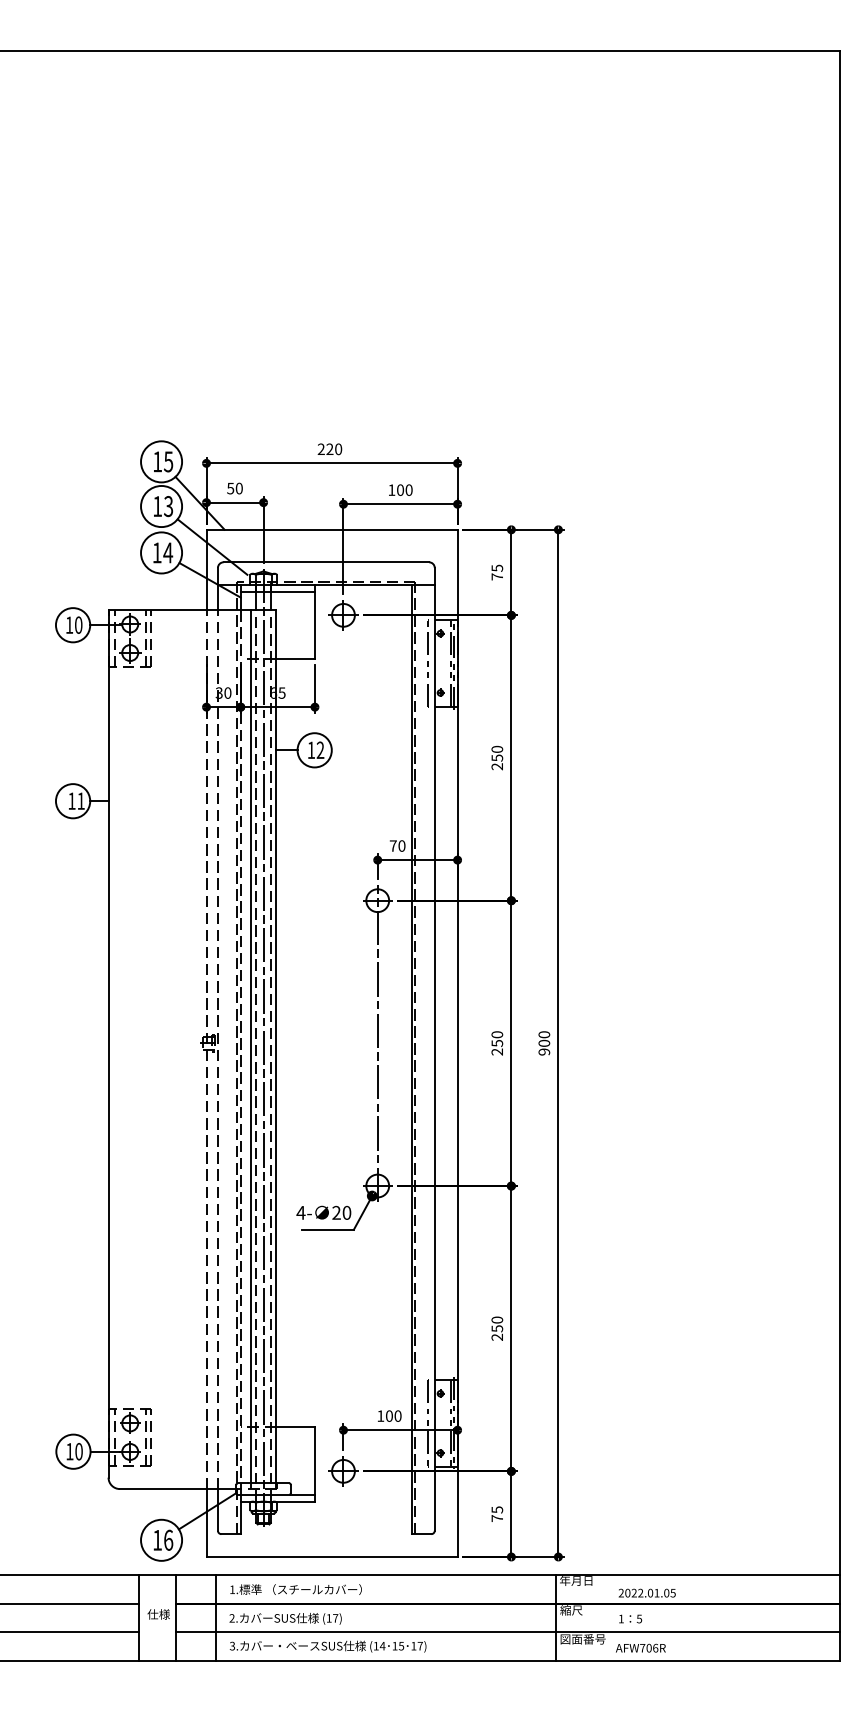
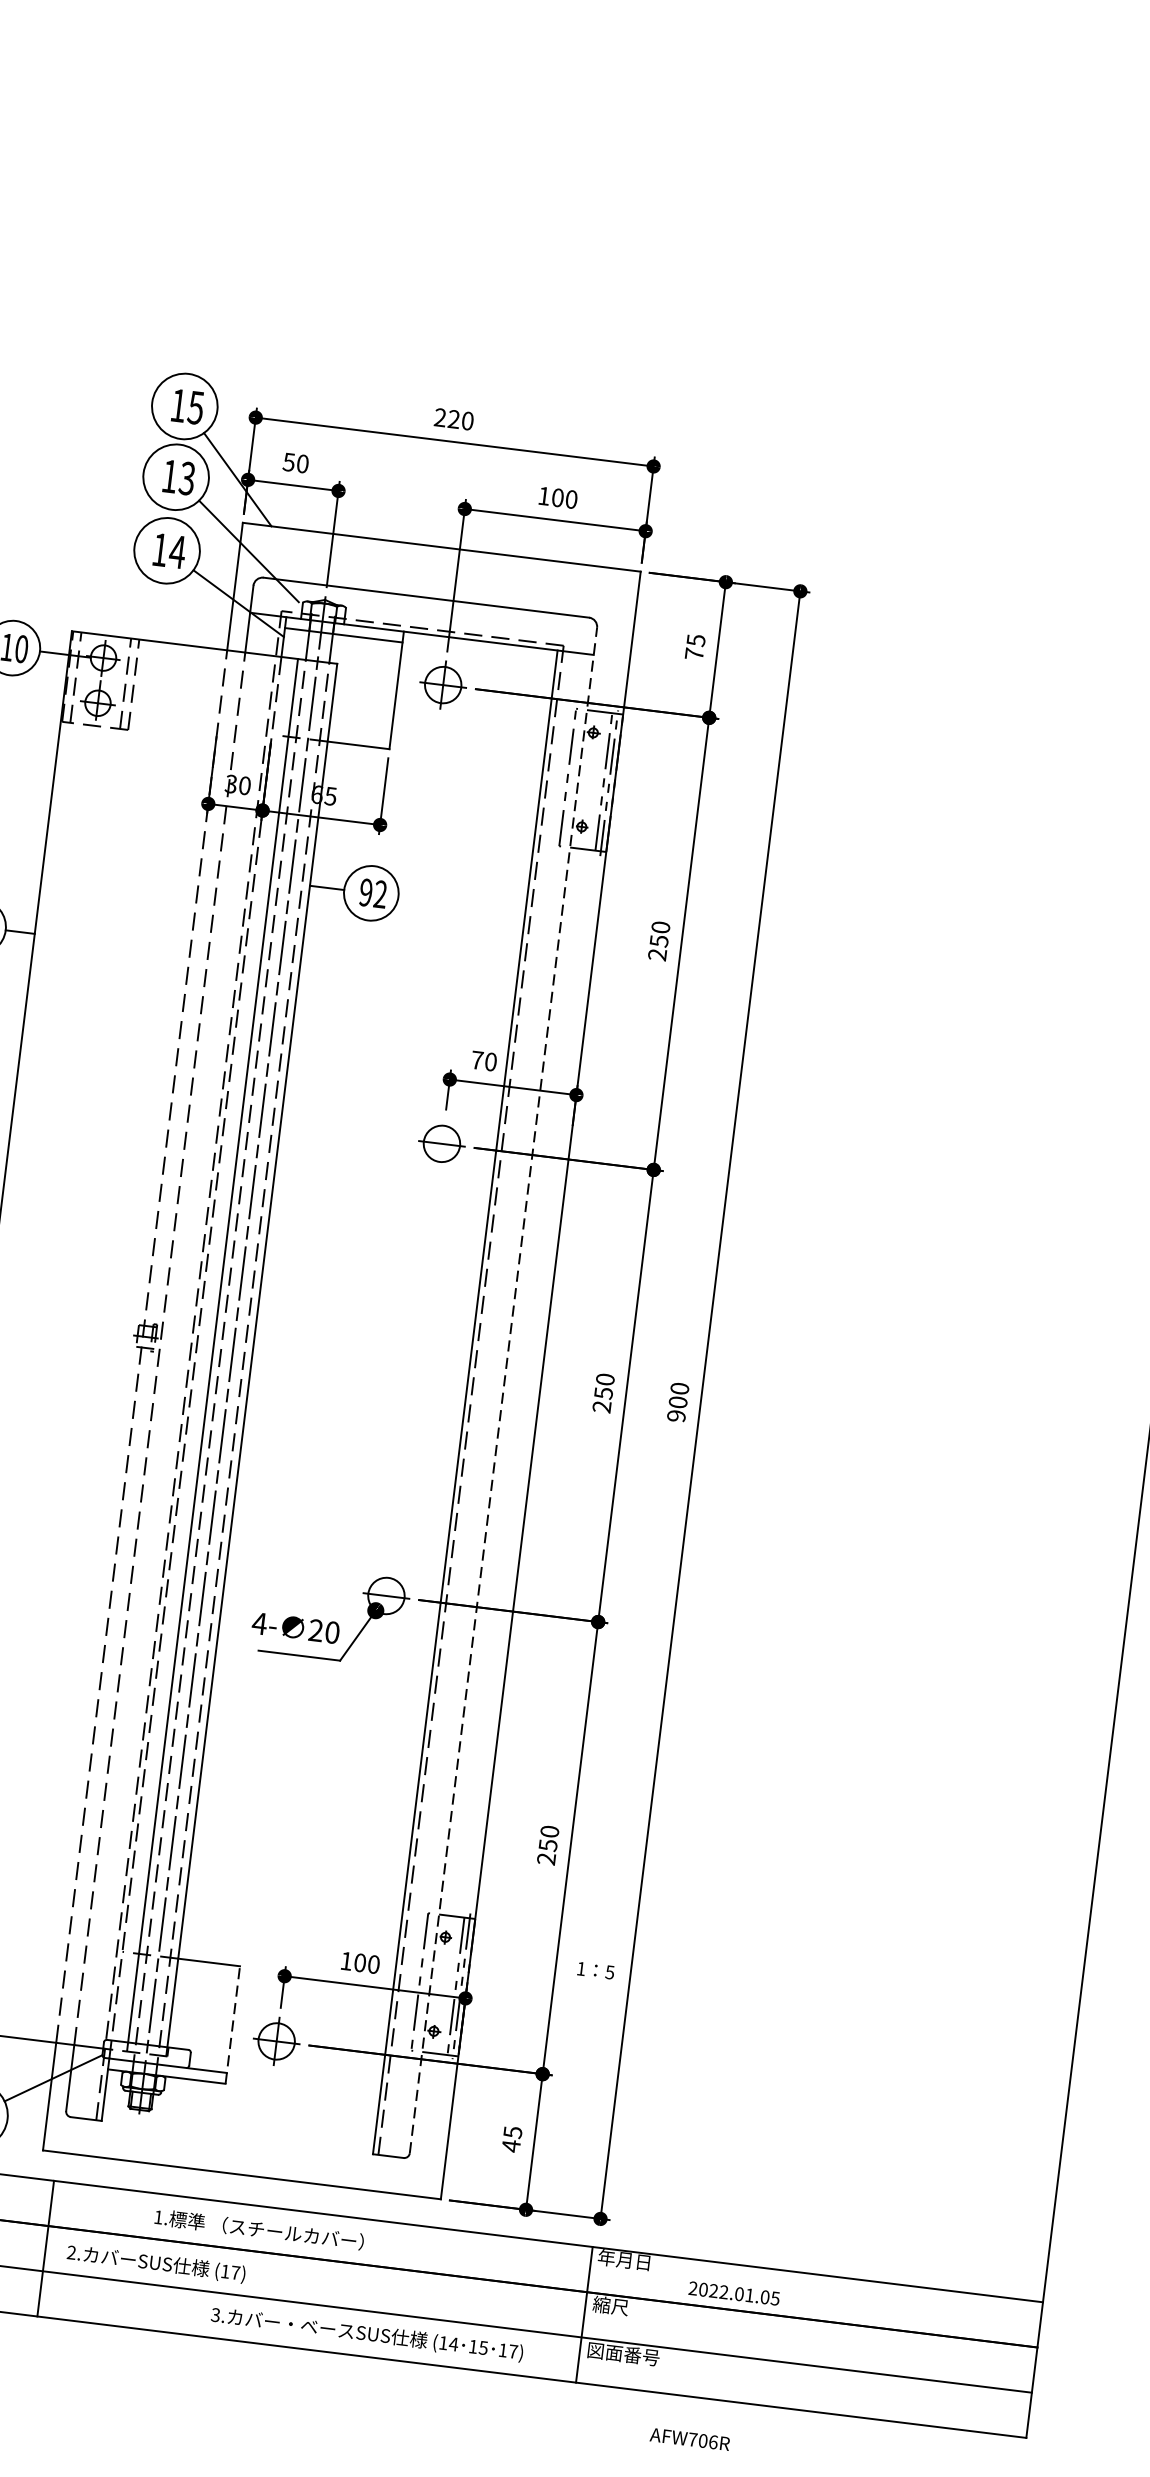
text: (311, 750) -> (366, 893), 12 -> 92
line: (377, 1042) -> (414, 1368), removed
line: (434, 1048) -> (503, 1389), solid -> dashed
line: (314, 1464) -> (232, 2024), solid -> dashed
text: (496, 1518) -> (509, 2145), 75 -> 45
text: (295, 1589) -> (258, 2229), moved
text: (630, 1618) -> (595, 1969), moved
text: (327, 1646) -> (366, 2334), moved
text: (640, 1647) -> (689, 2438), moved

